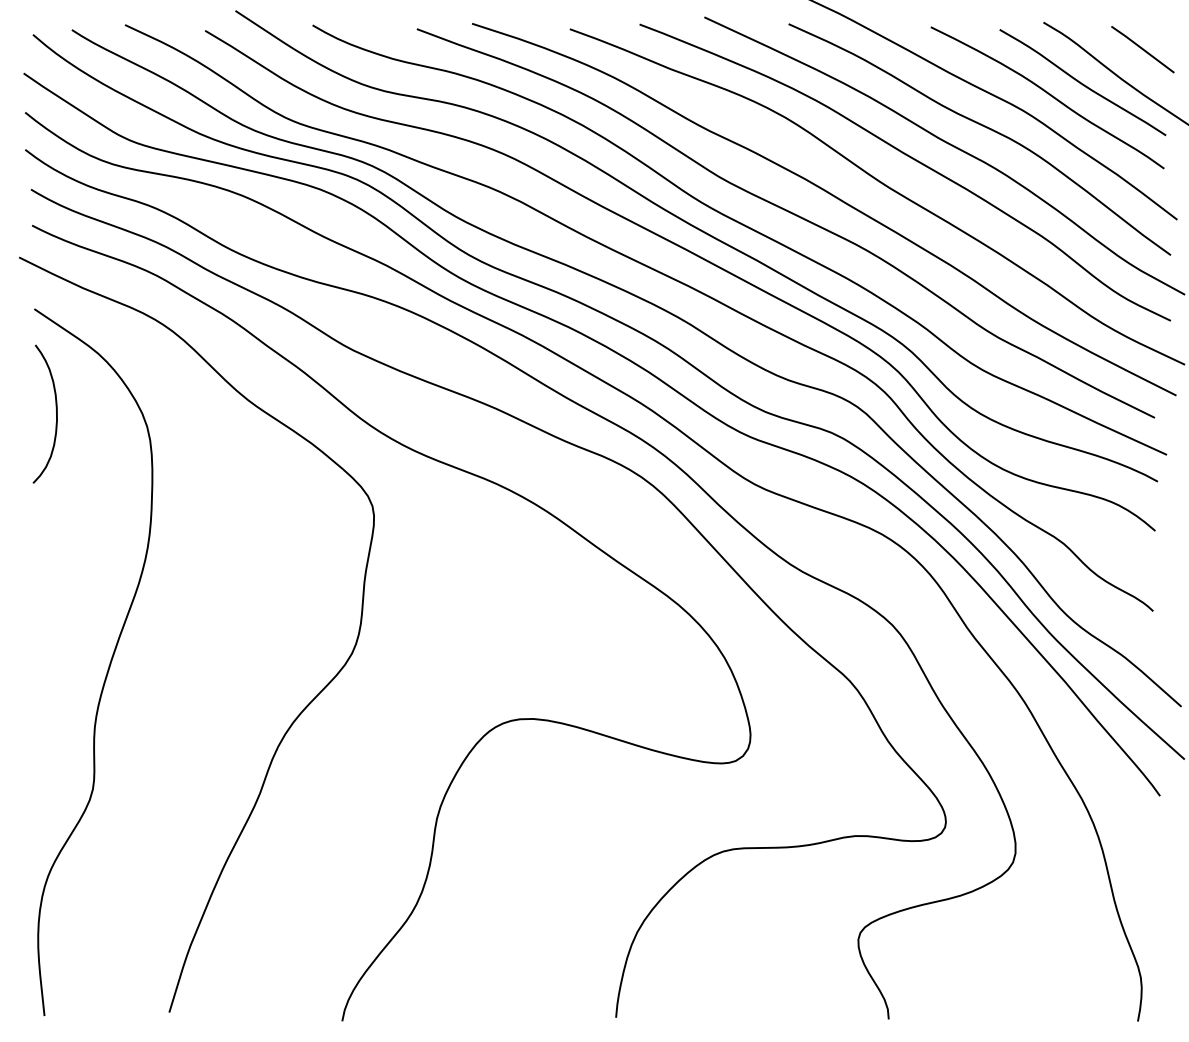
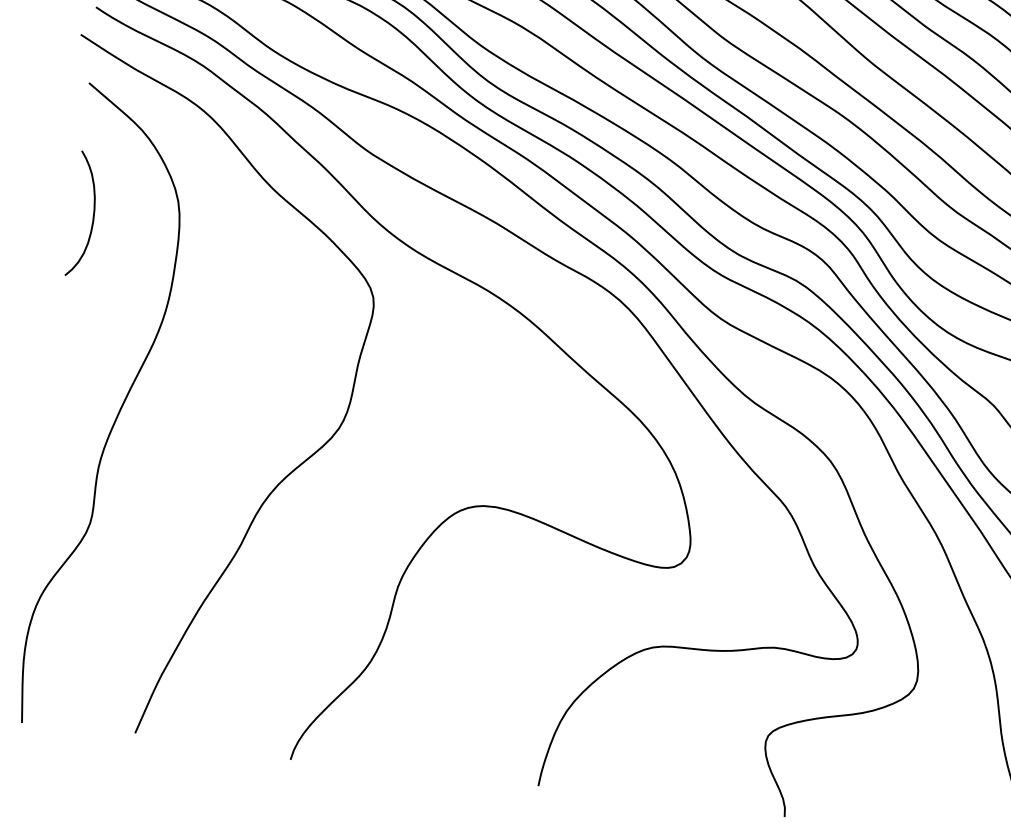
curve: (56, 413) -> (93, 214), moved

